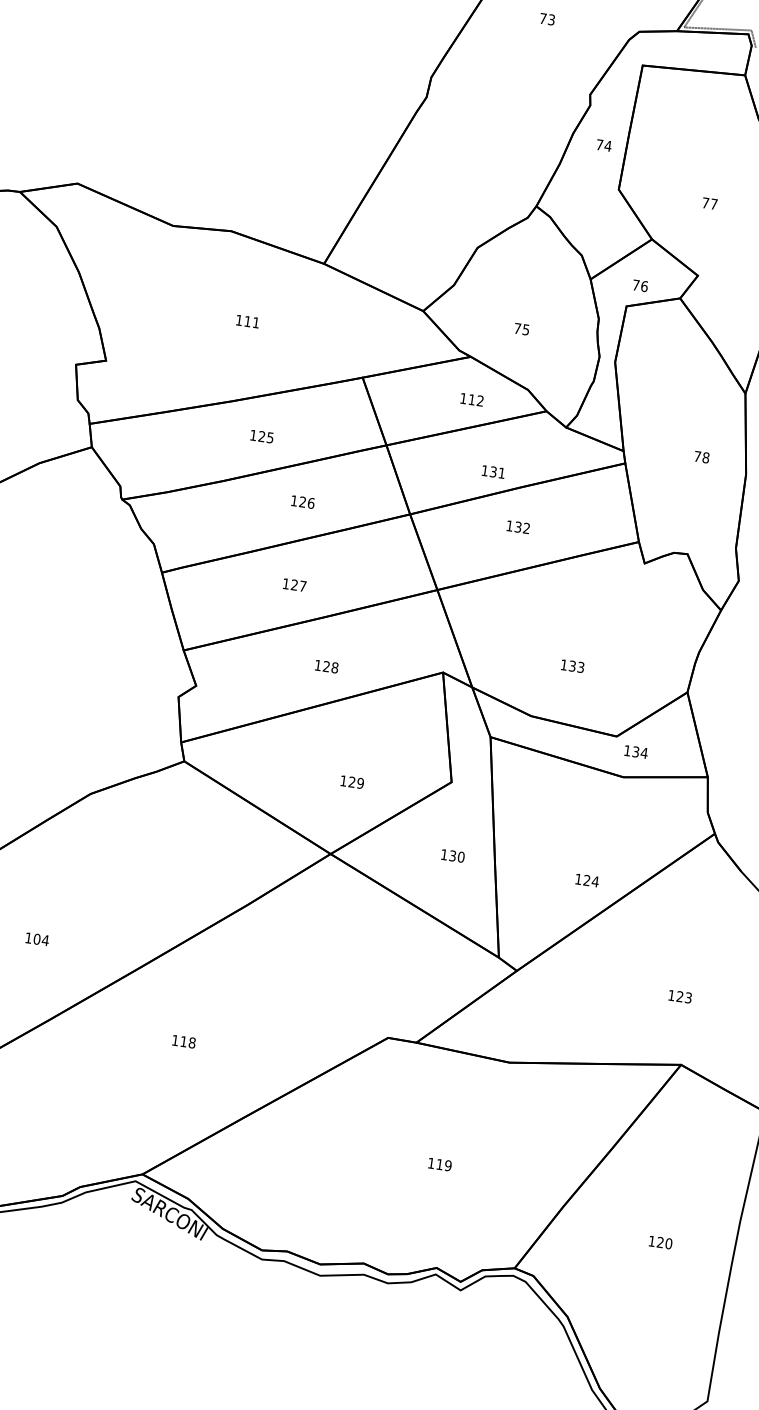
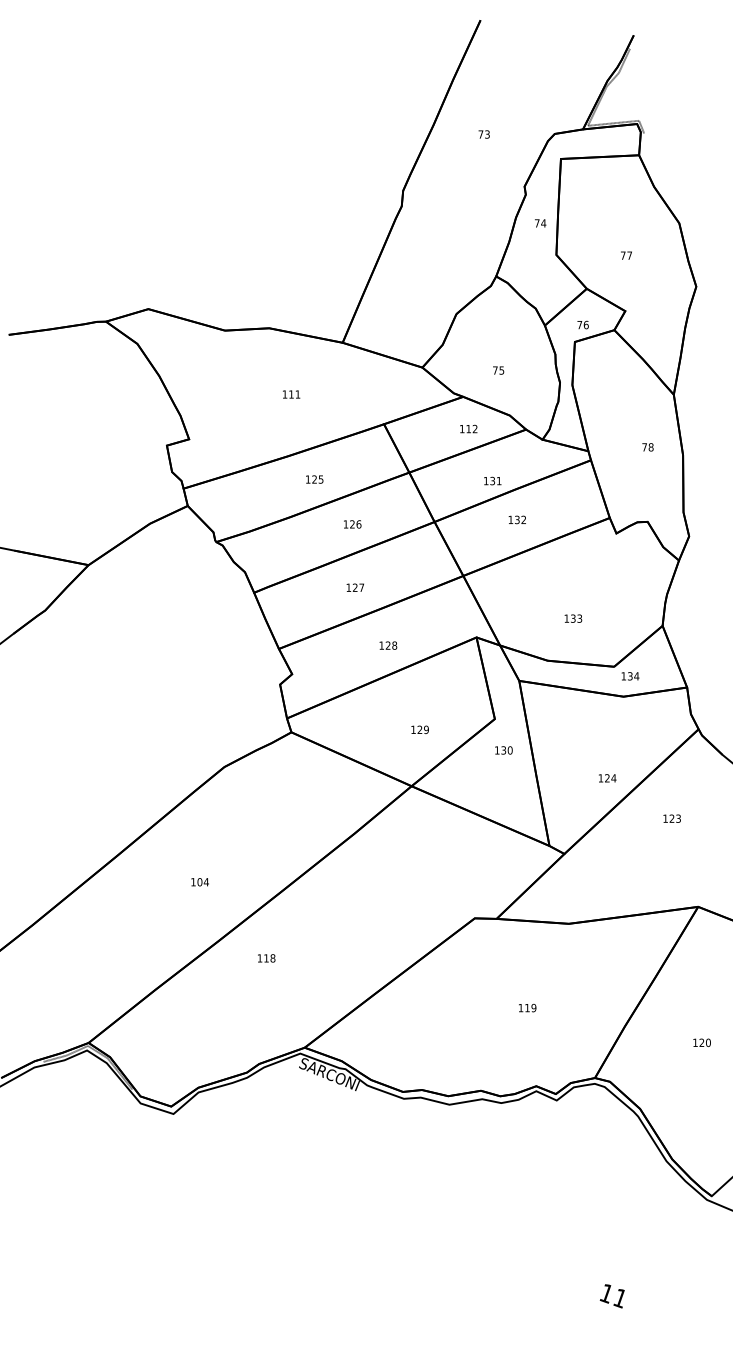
text: (452, 856) -> (503, 750), moved
text: (679, 996) -> (671, 818), moved
text: (183, 1041) -> (266, 958), moved

